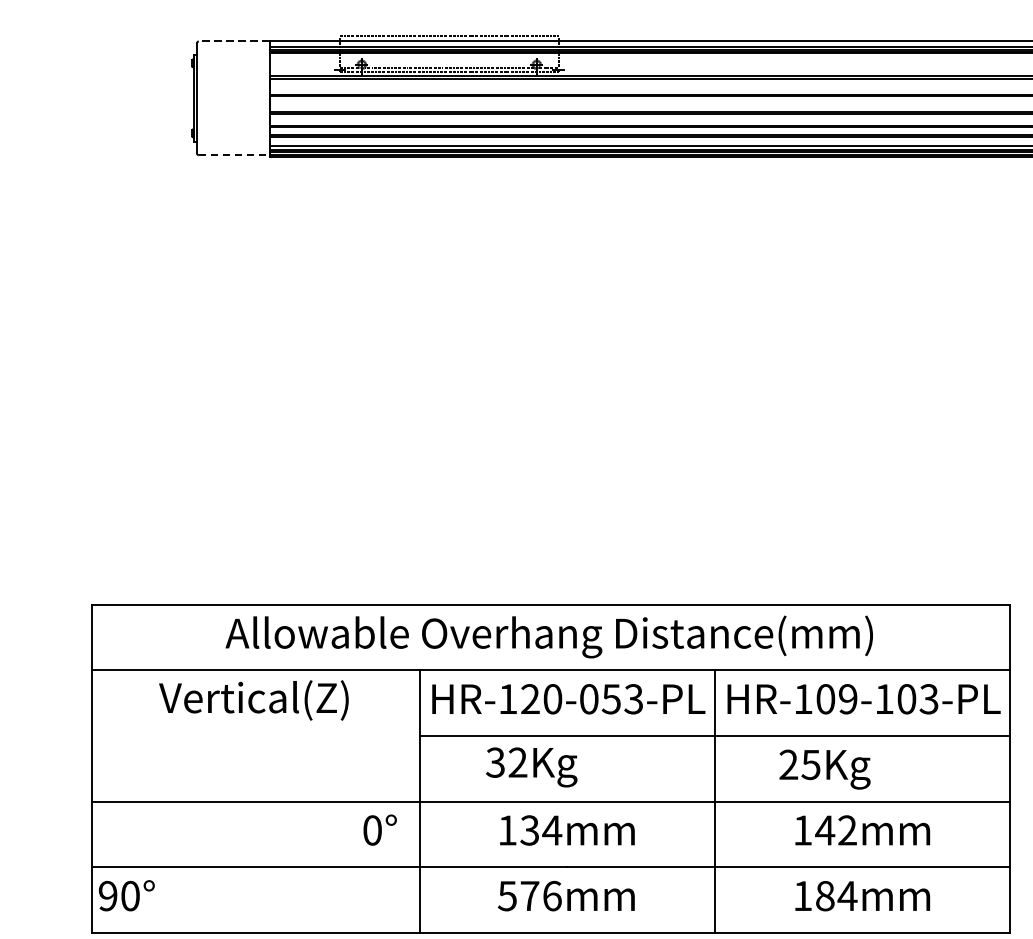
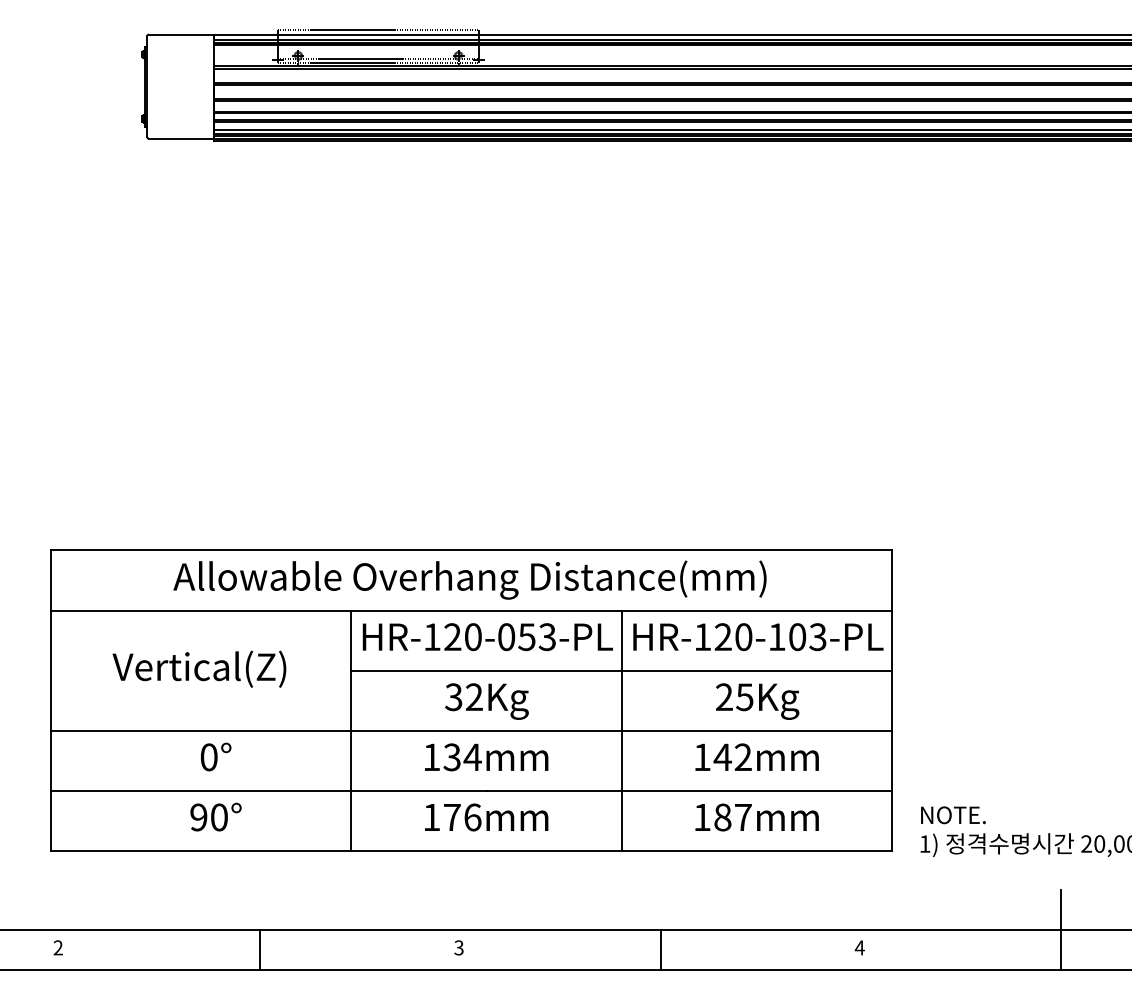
line: (234, 41) -> (181, 34), dashed -> solid
line: (234, 154) -> (181, 138), dashed -> solid
text: (253, 699) -> (199, 668), moved
text: (836, 699) -> (733, 637), HR-109-103-PL -> HR-120-103-PL
text: (531, 767) -> (486, 701), moved
text: (824, 769) -> (757, 701), moved
text: (379, 829) -> (215, 756), moved
text: (126, 895) -> (215, 816), moved
text: (507, 896) -> (431, 817), 576mm -> 176mm
text: (847, 896) -> (743, 817), 184mm -> 187mm

